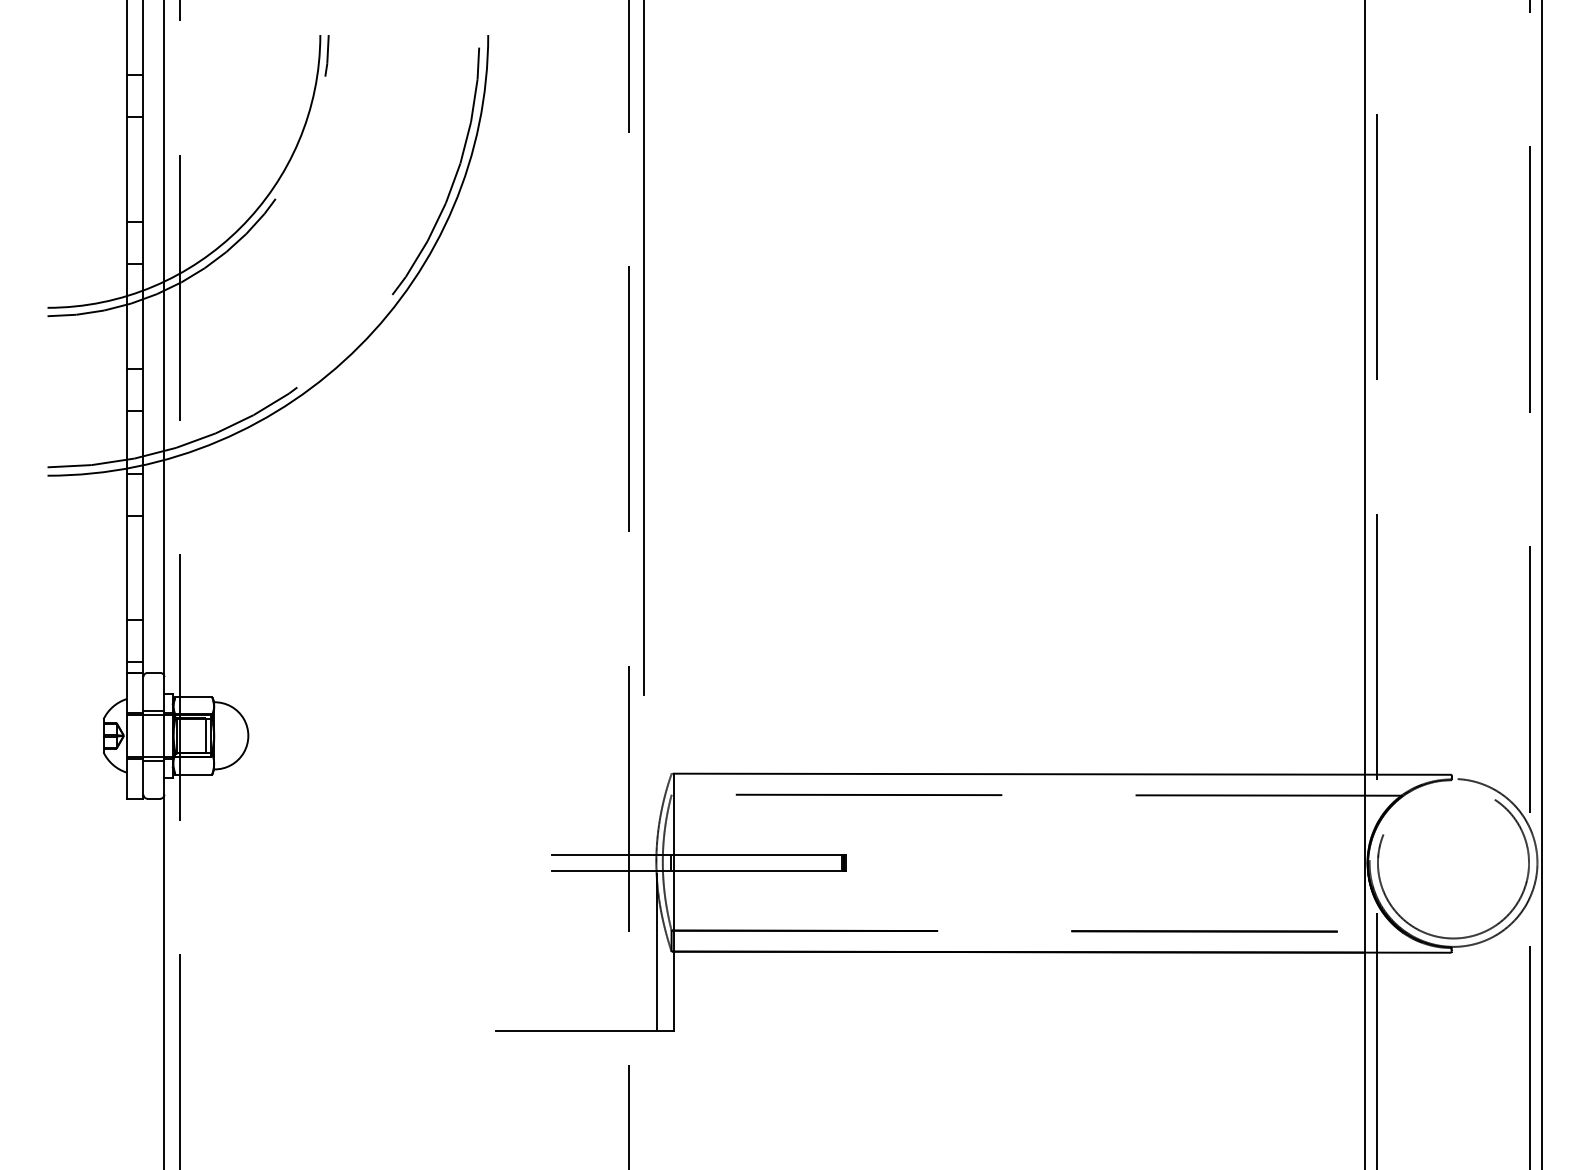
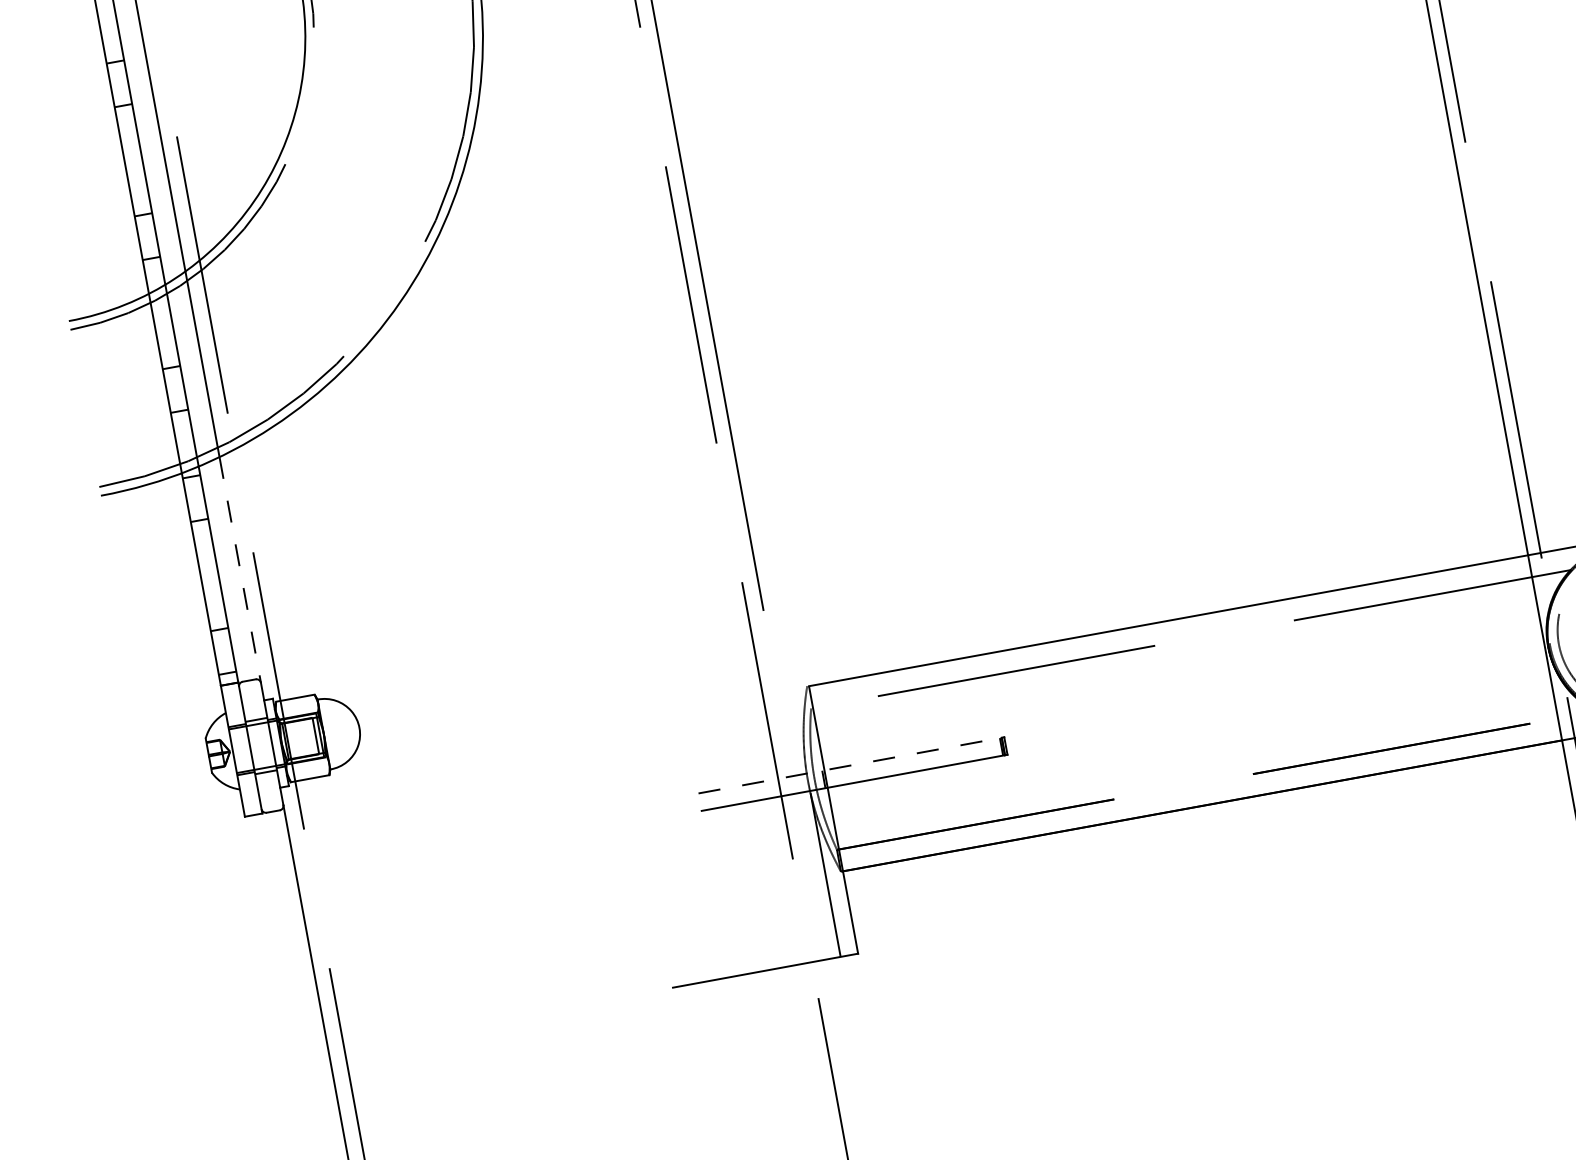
line: (164, 568) -> (240, 569), solid -> dashed
line: (698, 854) -> (850, 765), solid -> dashed

